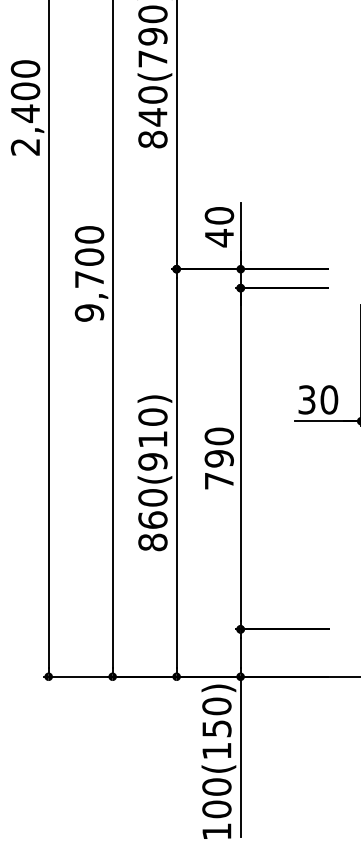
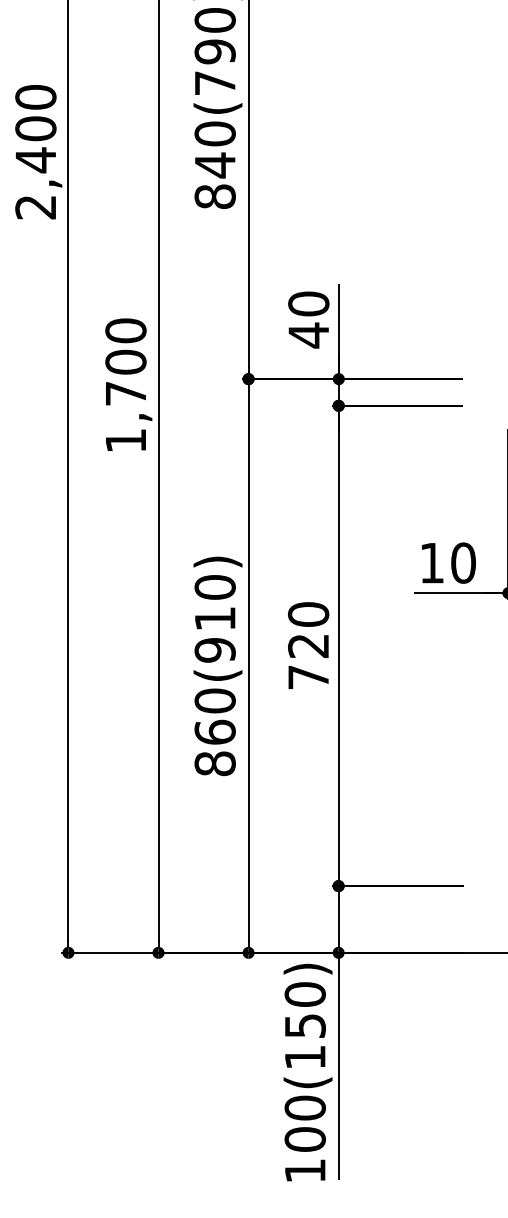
text: (89, 312) -> (125, 440), 9,700 -> 1,700
text: (306, 399) -> (431, 562), 30 -> 10
text: (218, 458) -> (307, 645), 790 -> 720

